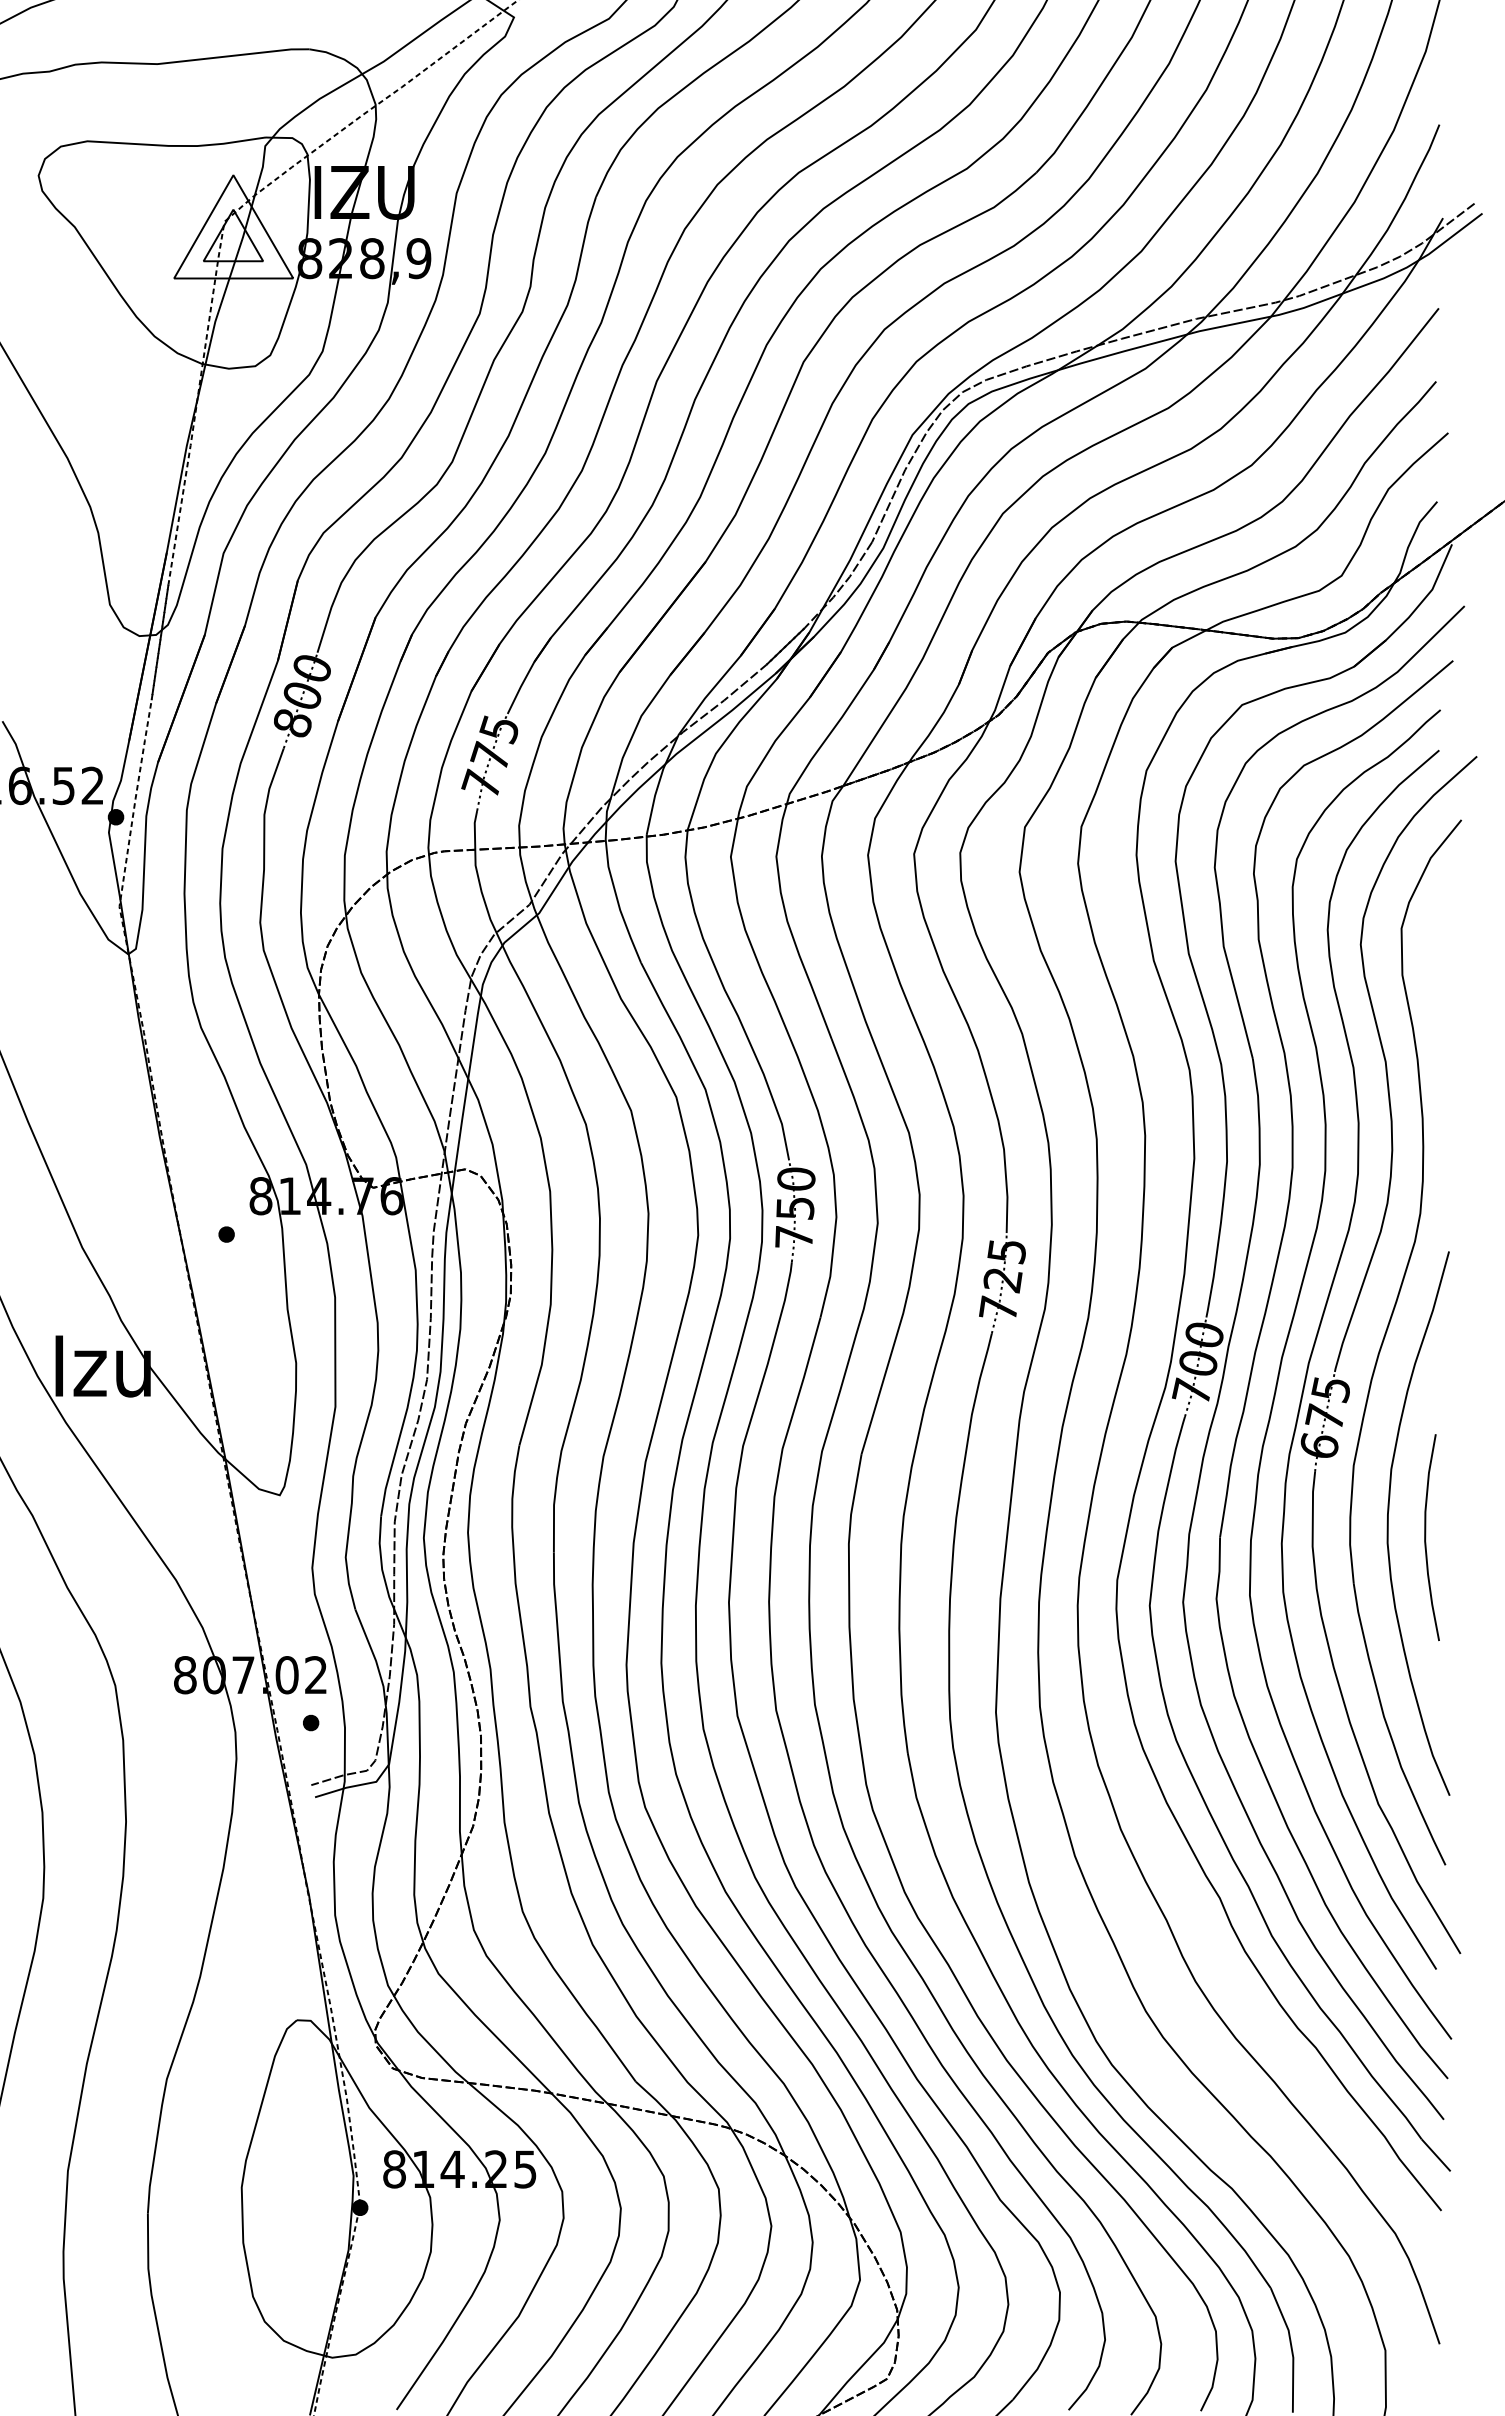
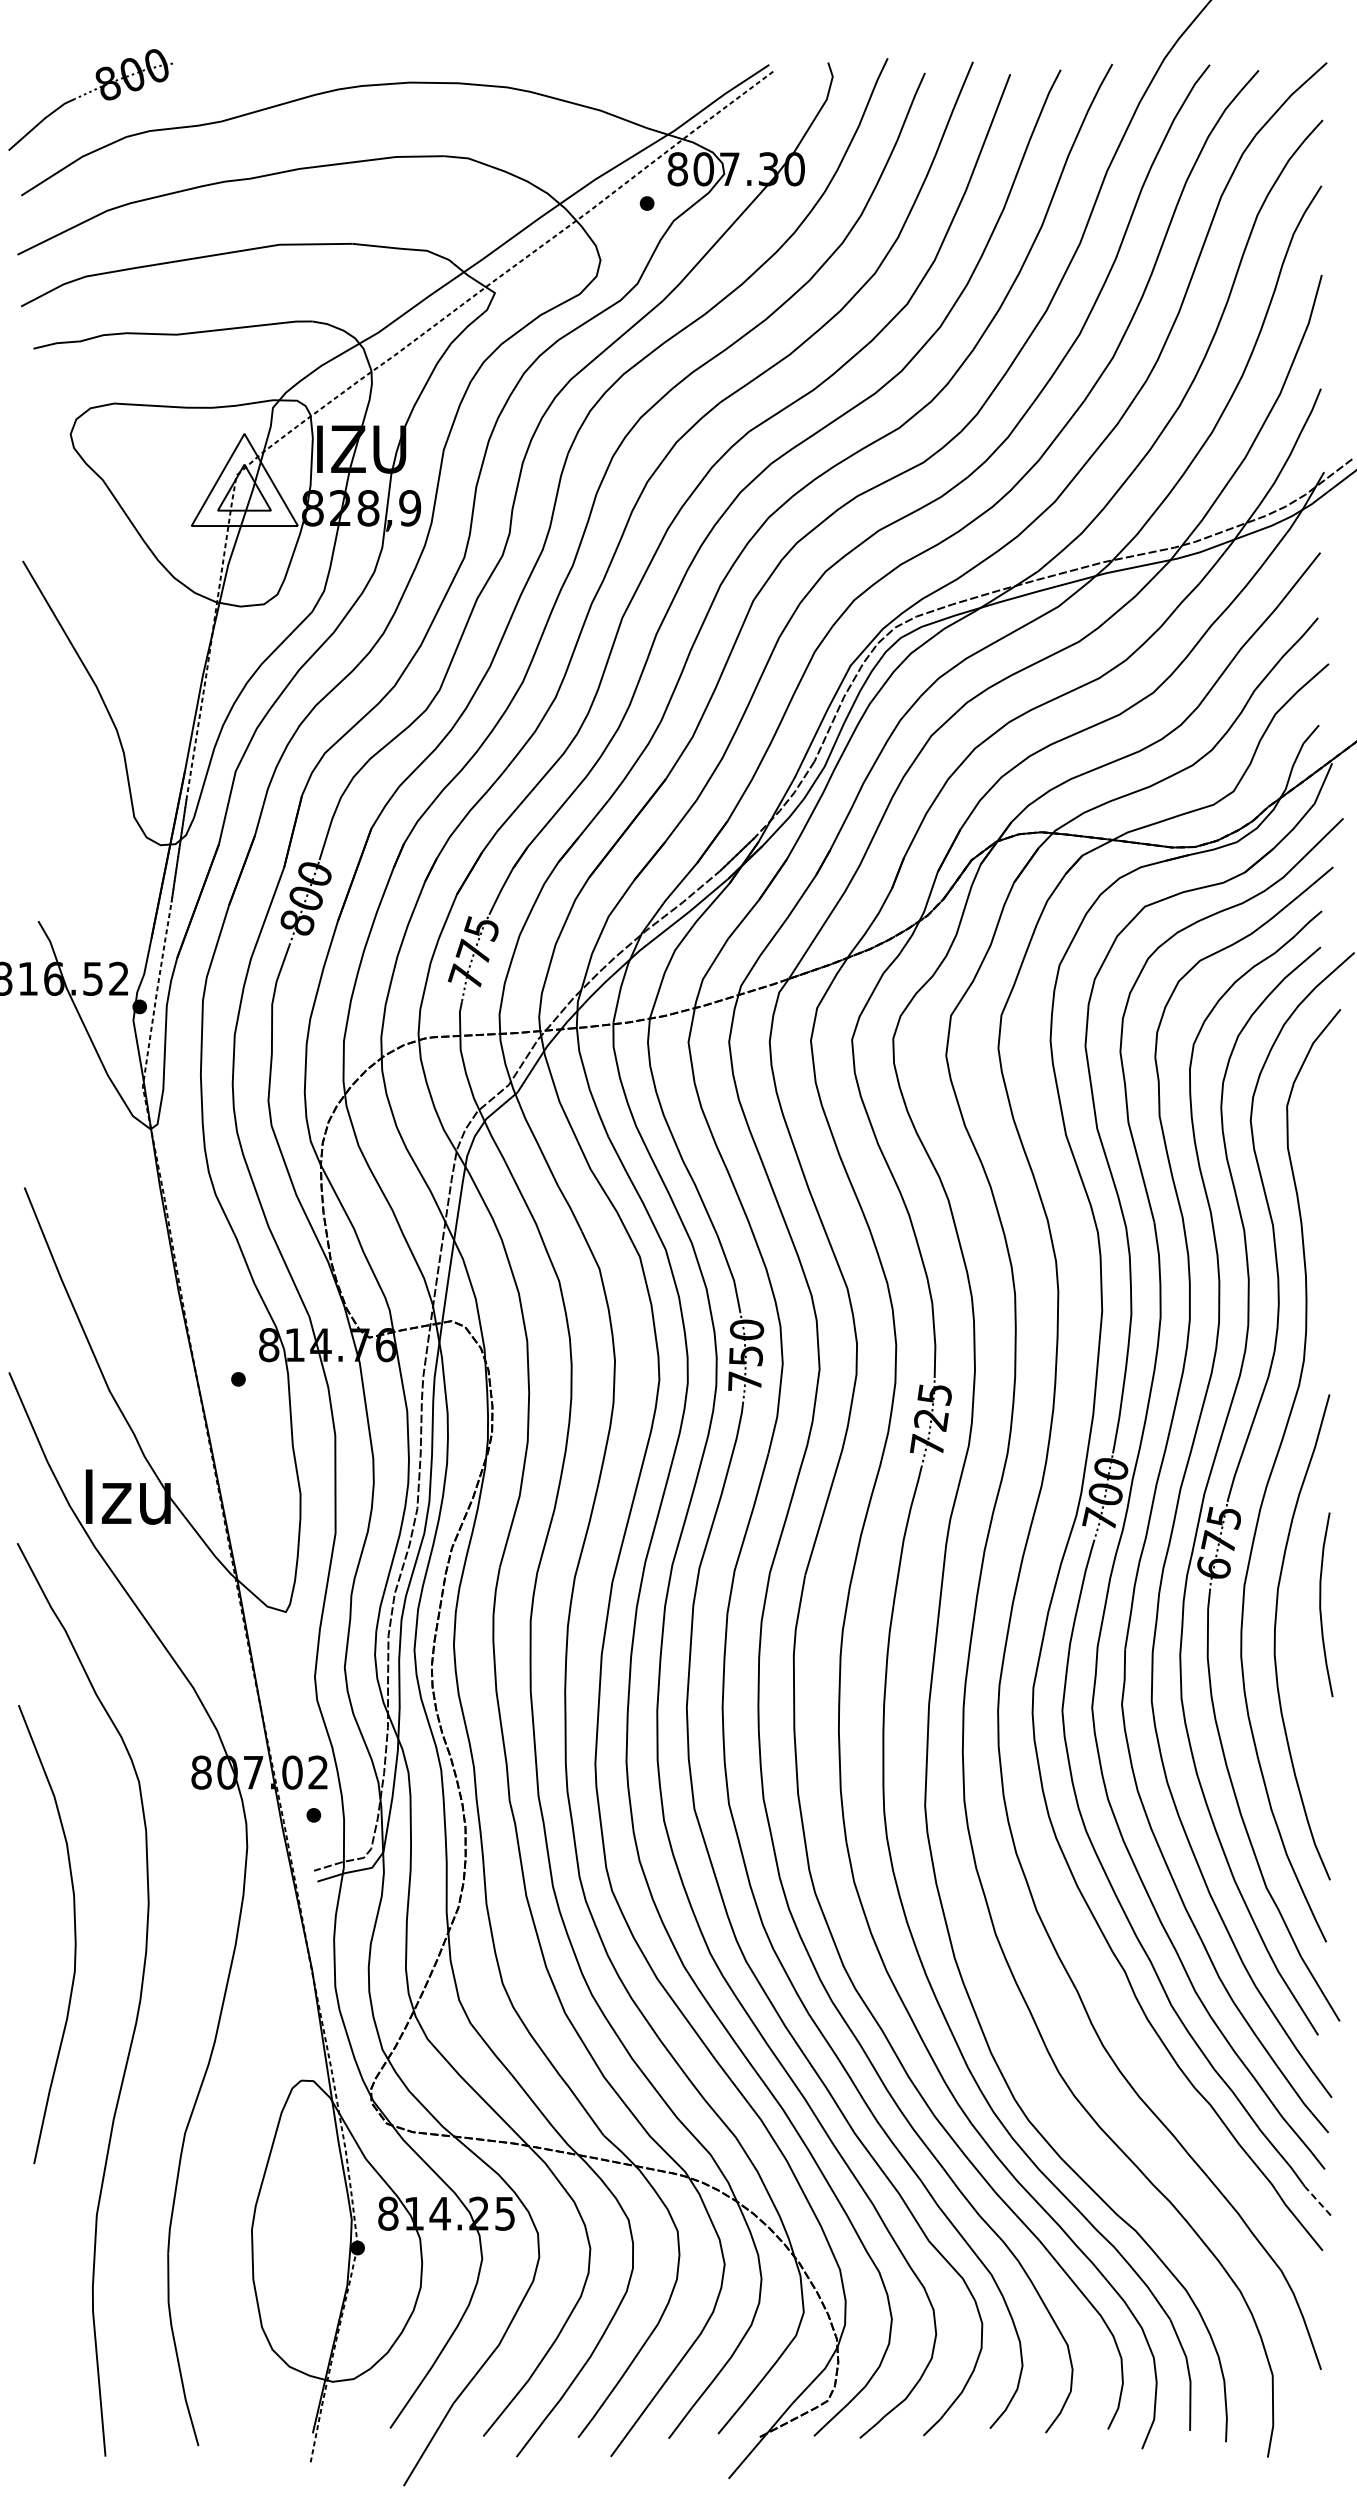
curve: (1426, 1537) -> (1321, 1604), moved
line: (1435, 2154) -> (1317, 2200), solid -> dashed

